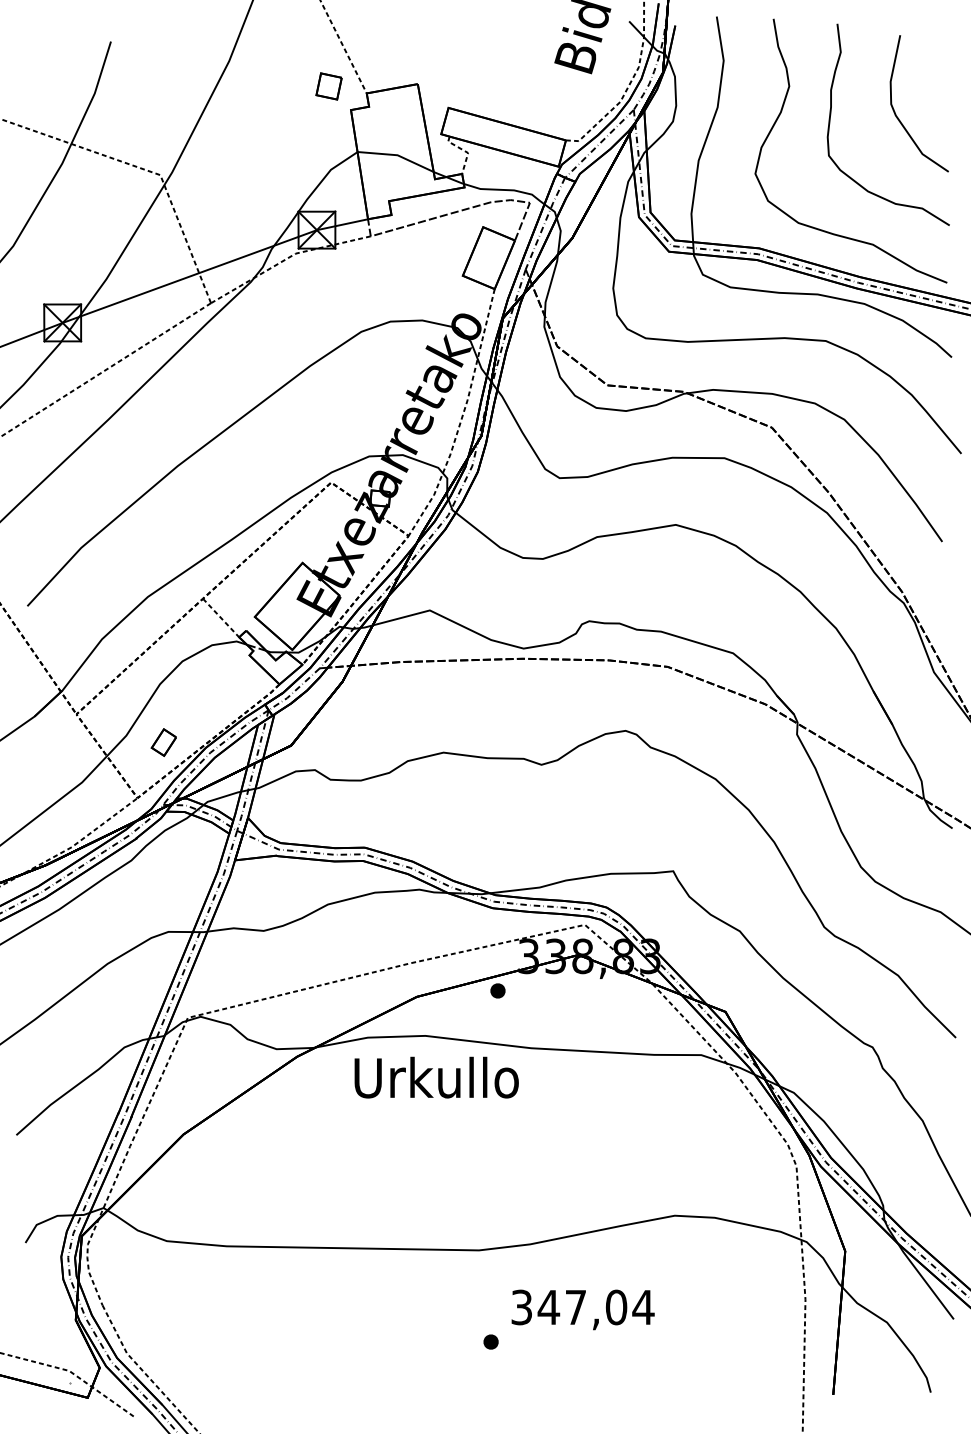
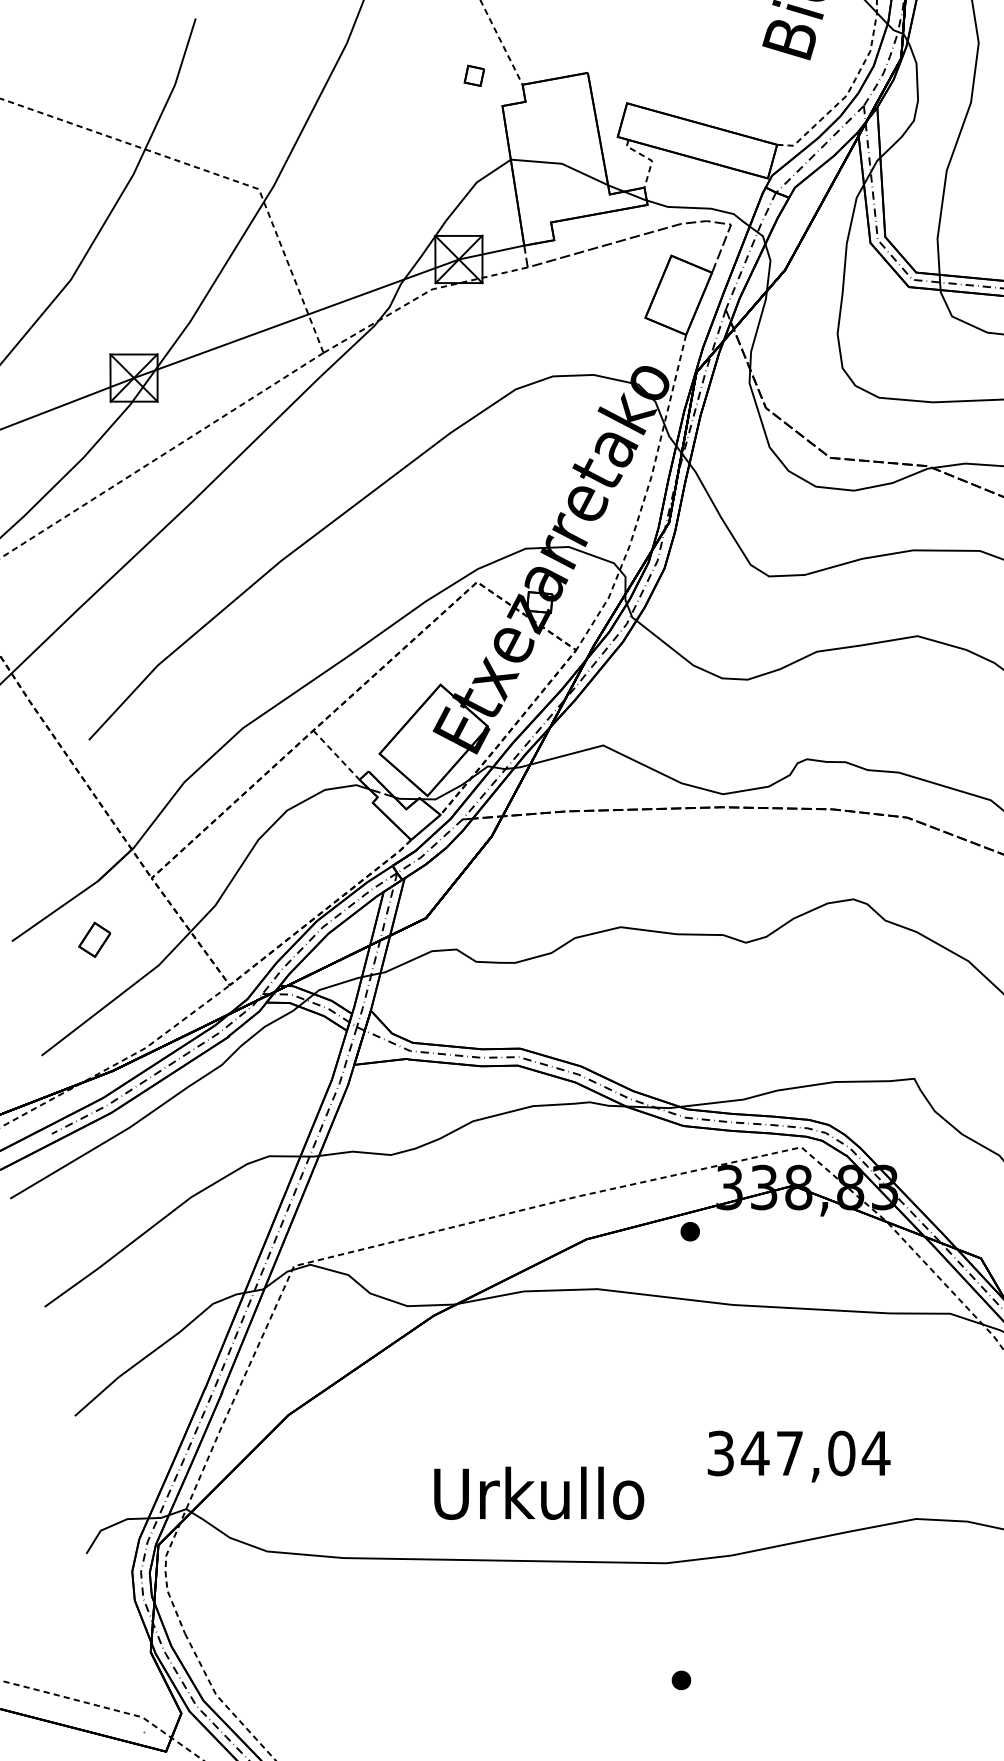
part: (328, 86) -> (473, 75), size x0.6
part: (163, 742) -> (94, 939), moved
text: (436, 1077) -> (538, 1493), moved
text: (582, 1309) -> (798, 1456), moved

